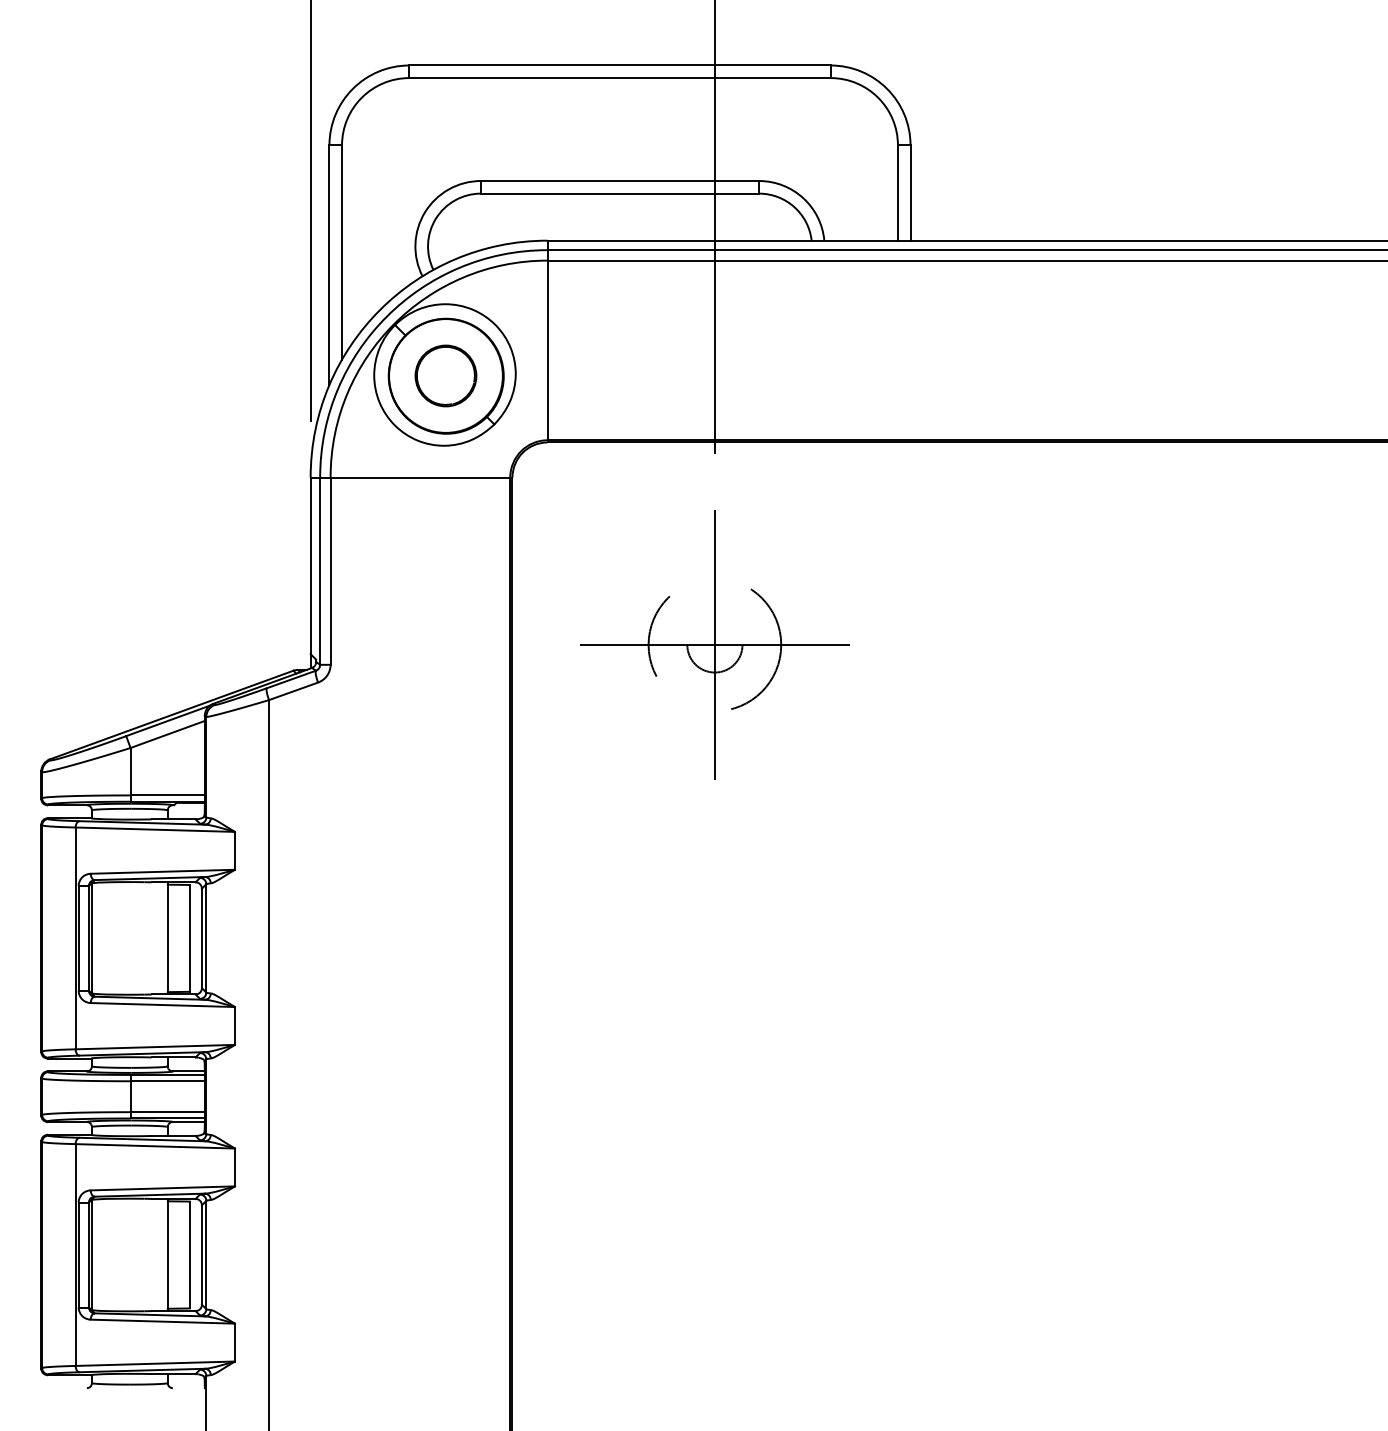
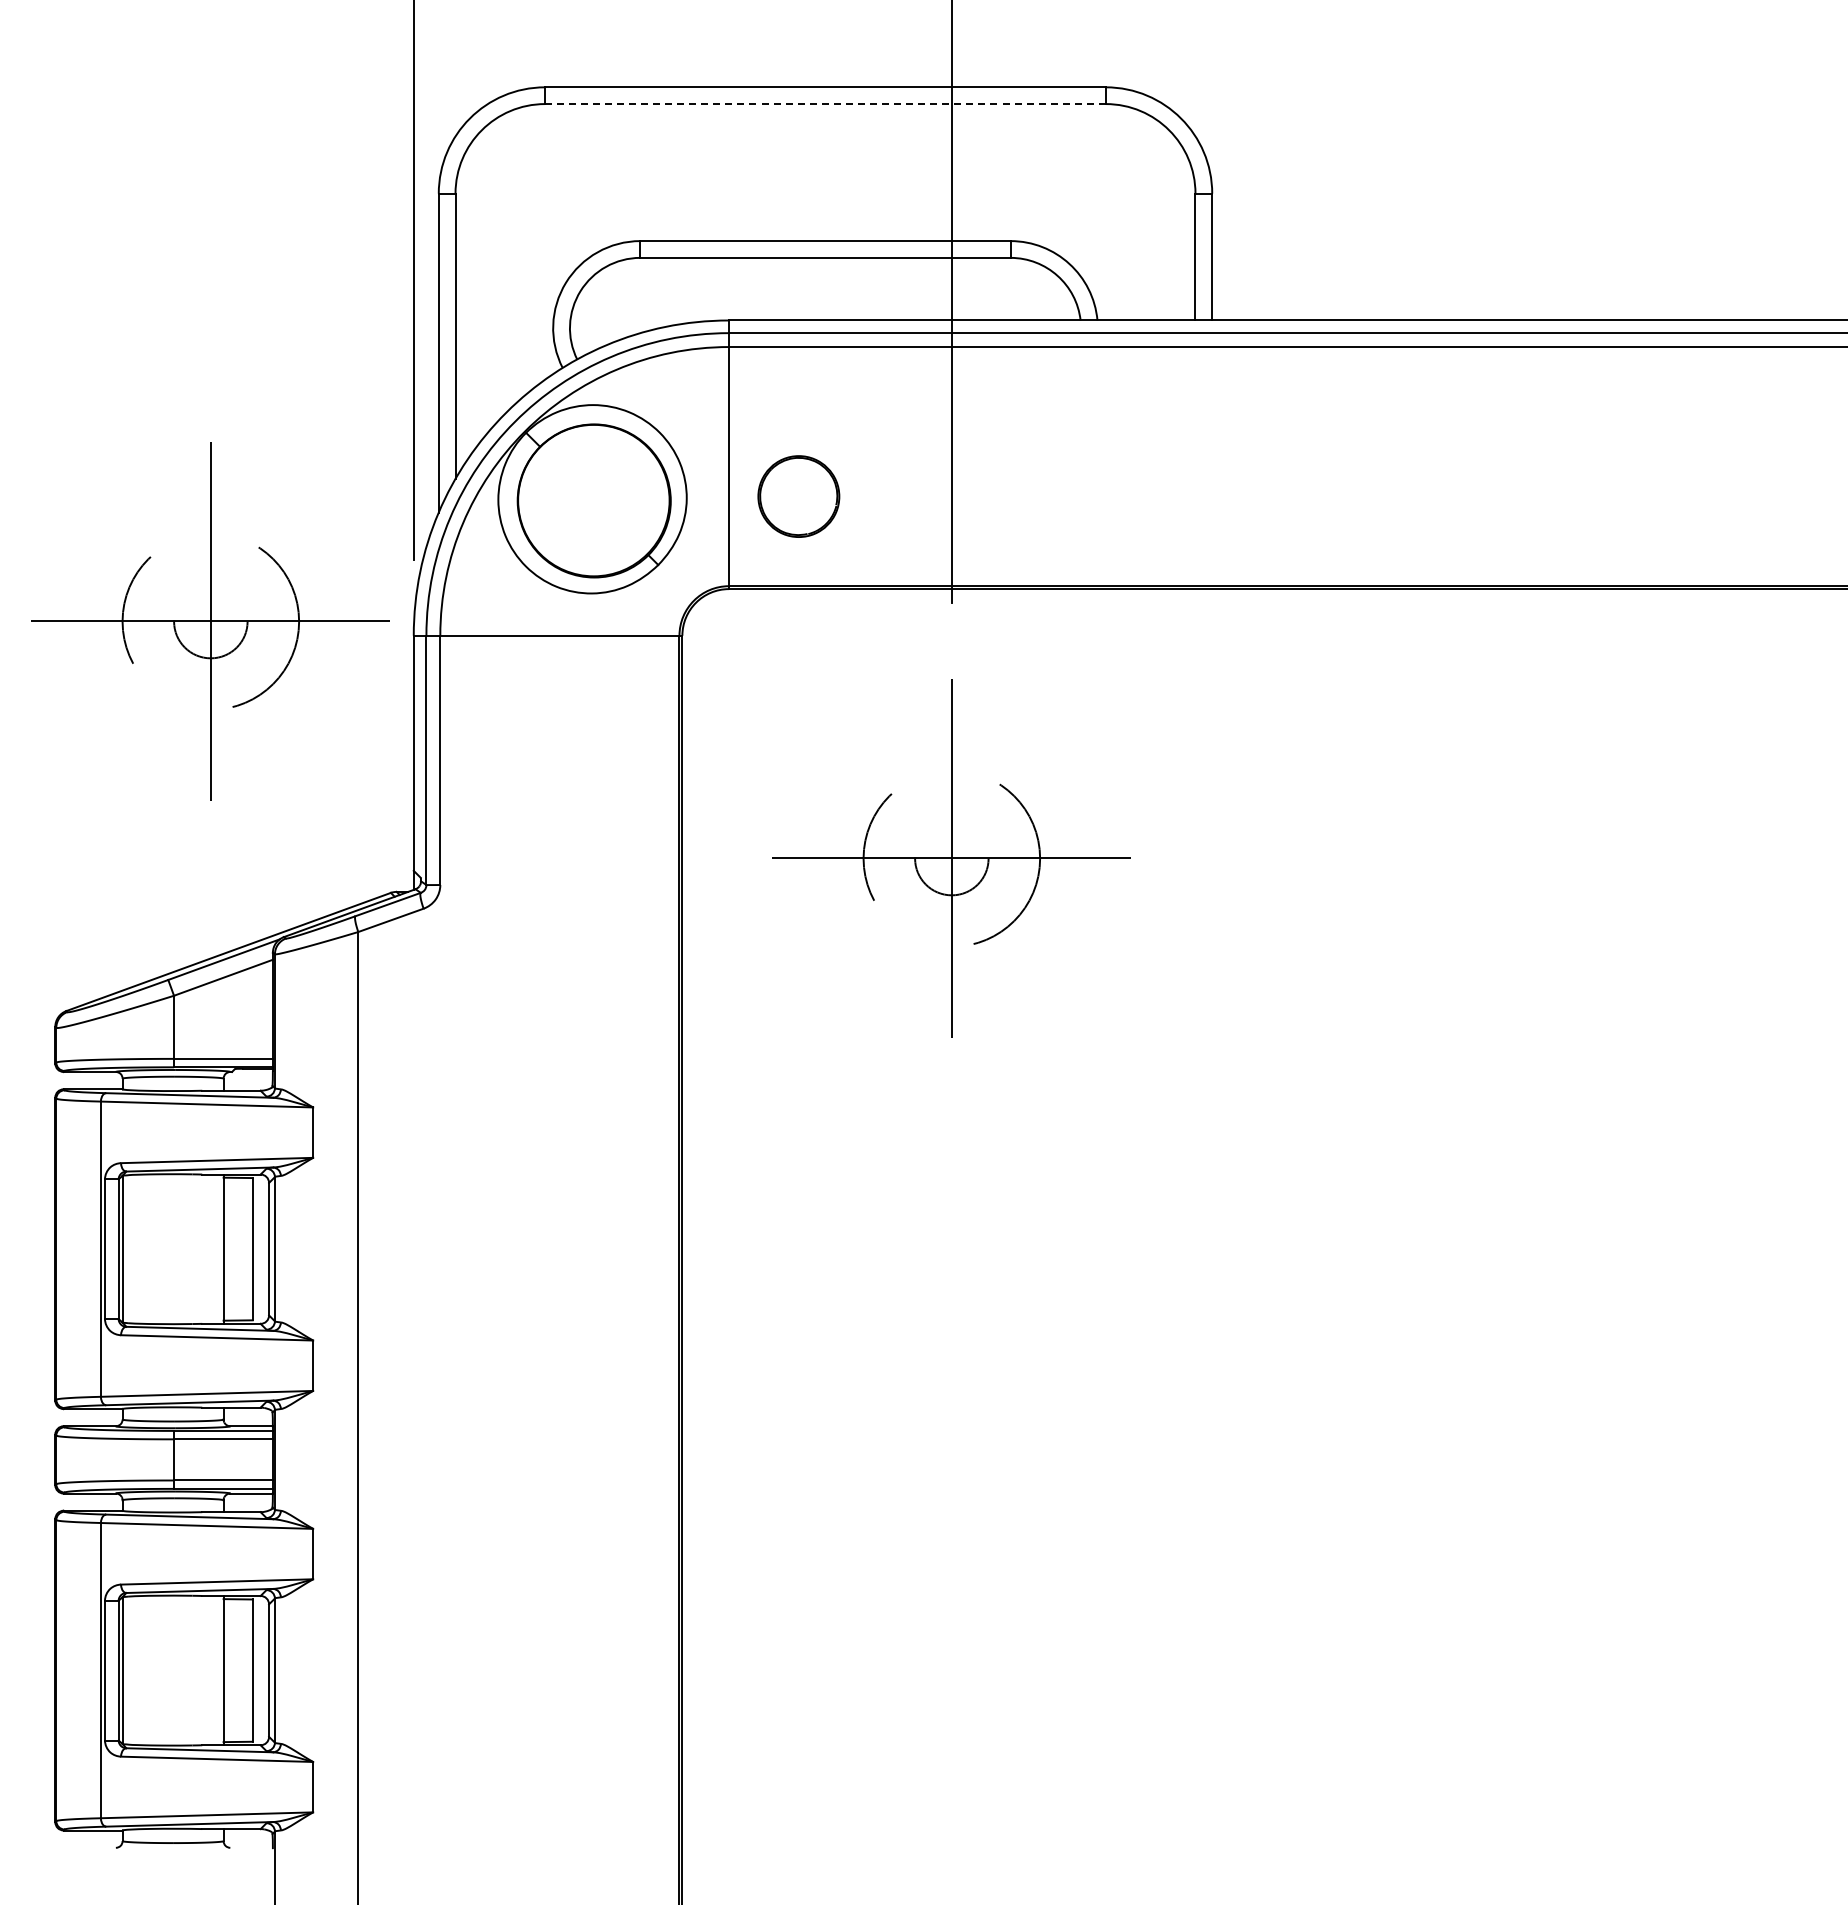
line: (619, 78) -> (825, 104), solid -> dashed
part: (445, 375) -> (798, 496), moved
part: (157, 466) -> (210, 621), added

